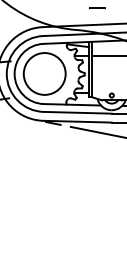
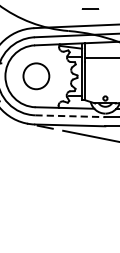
circle: (44, 73) -> (36, 75), size x0.6
line: (78, 112) -> (71, 115), solid -> dashed

